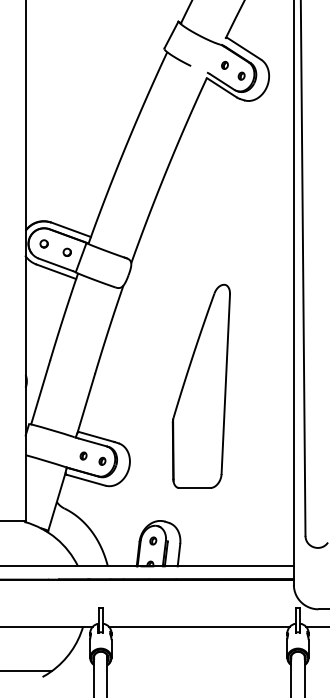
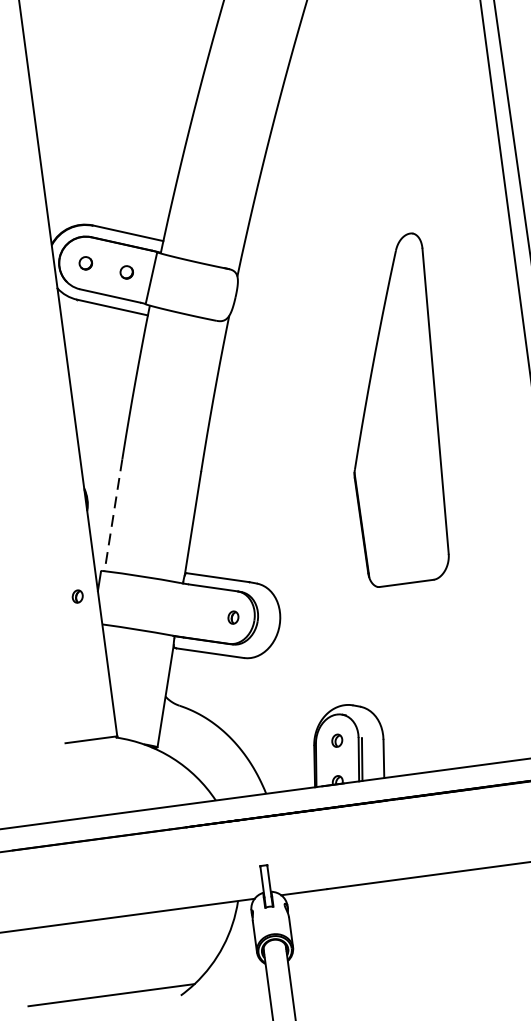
part: (200, 385) -> (393, 409), moved
line: (40, 393) -> (113, 516), solid -> dashed
part: (83, 455) -> (77, 595), moved

